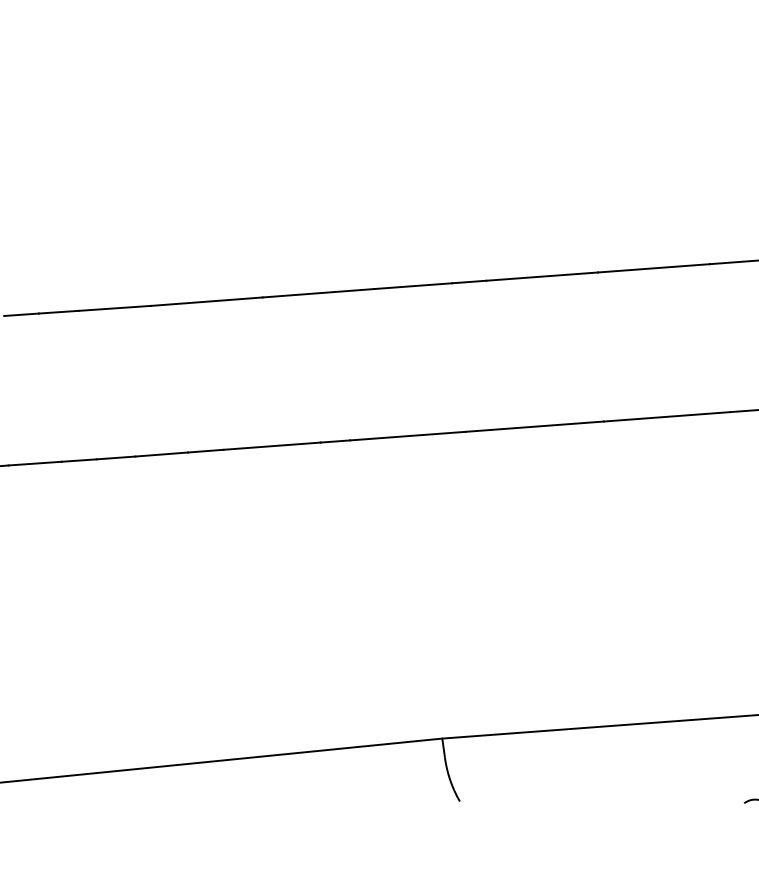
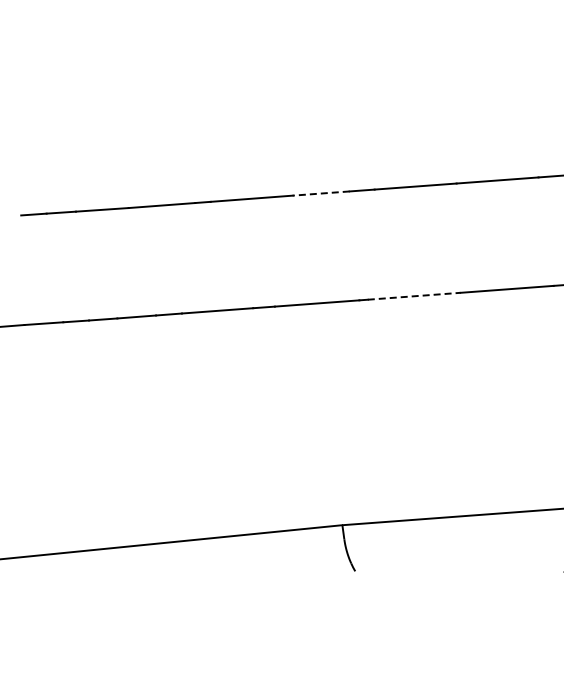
line: (413, 286) -> (321, 193), solid -> dashed
line: (540, 426) -> (414, 296), solid -> dashed

